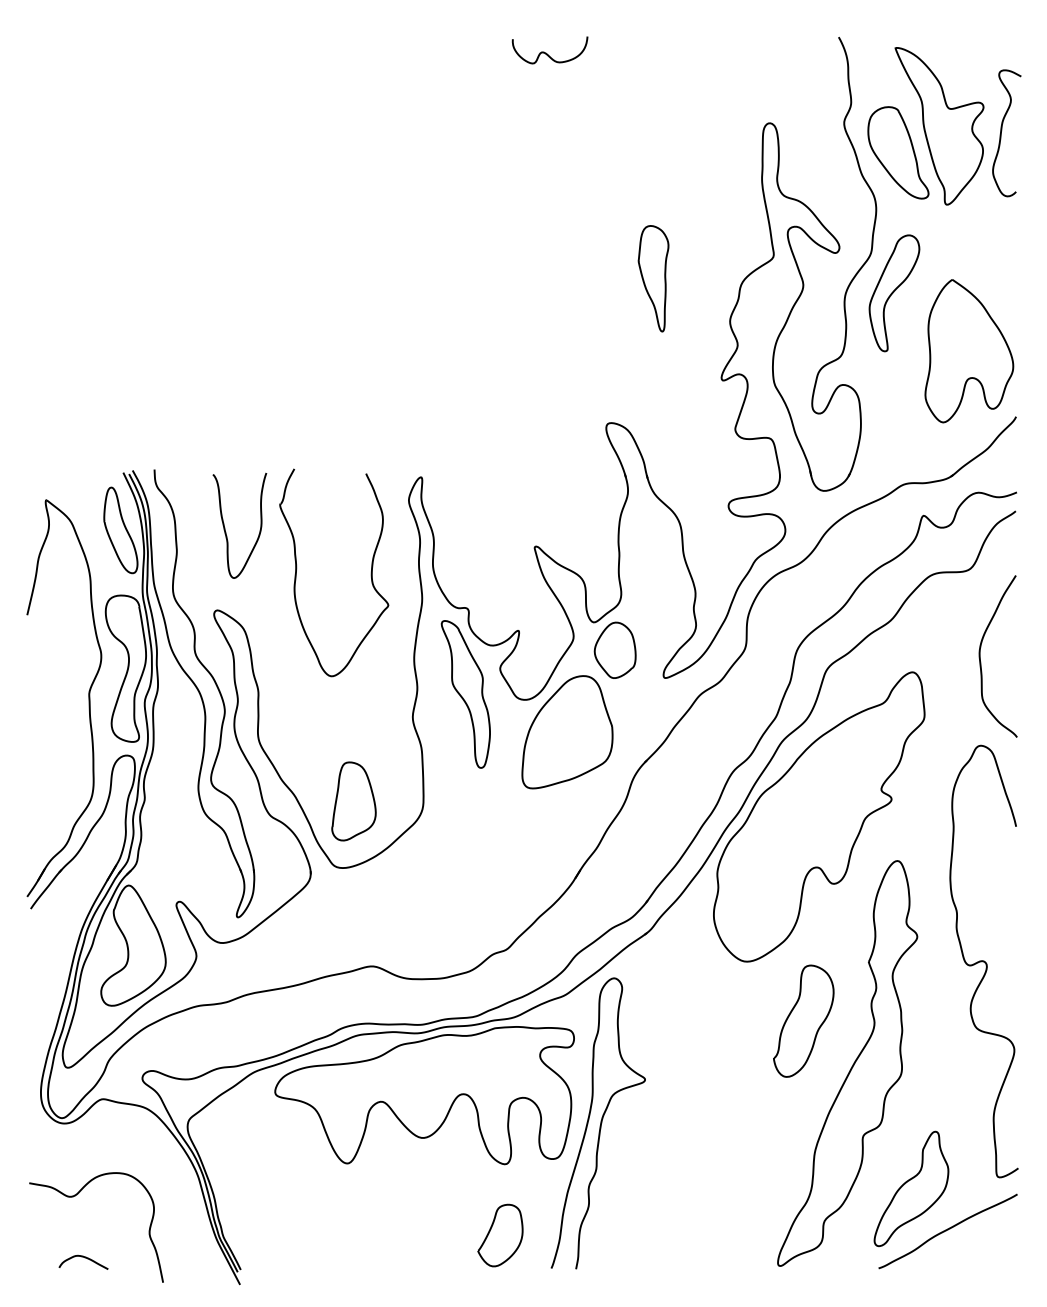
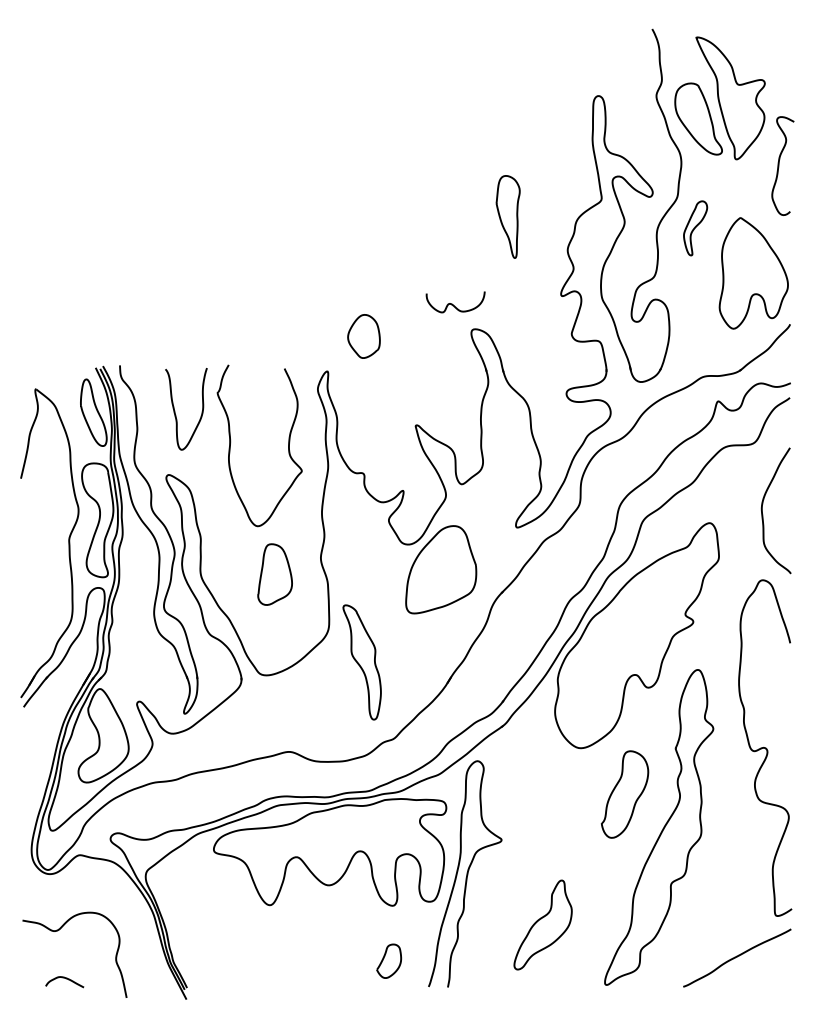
curve: (546, 52) -> (452, 303), moved
curve: (1002, 130) -> (779, 163), moved
part: (894, 293) -> (695, 228), size x0.6
part: (614, 649) -> (363, 335), moved
part: (465, 694) -> (361, 662), moved
part: (353, 801) -> (274, 574), moved
part: (911, 1188) -> (543, 924), moved
part: (500, 1235) -> (389, 961), size x0.7

